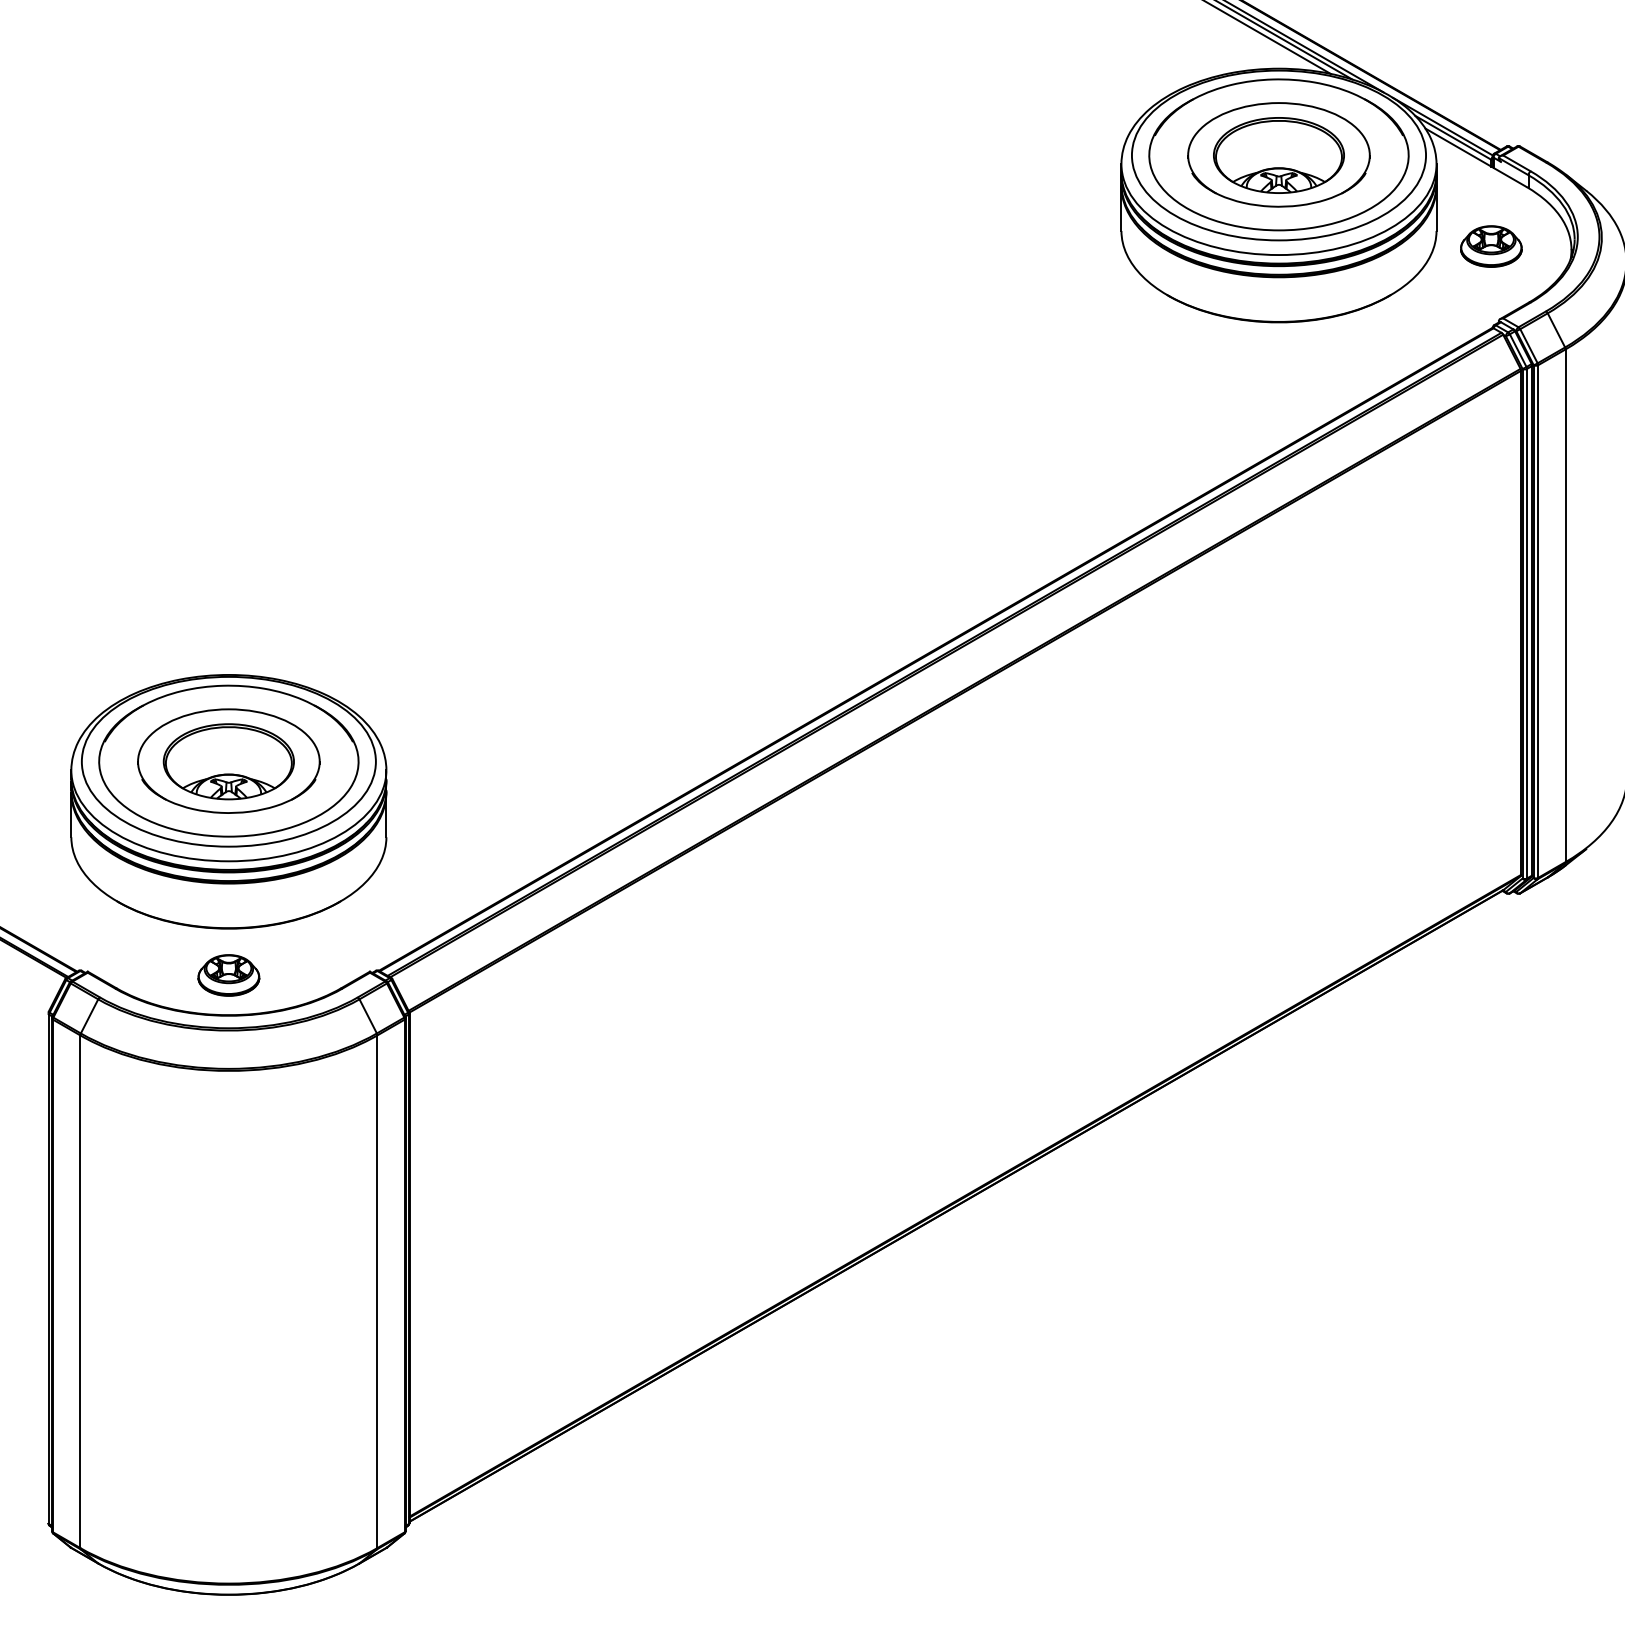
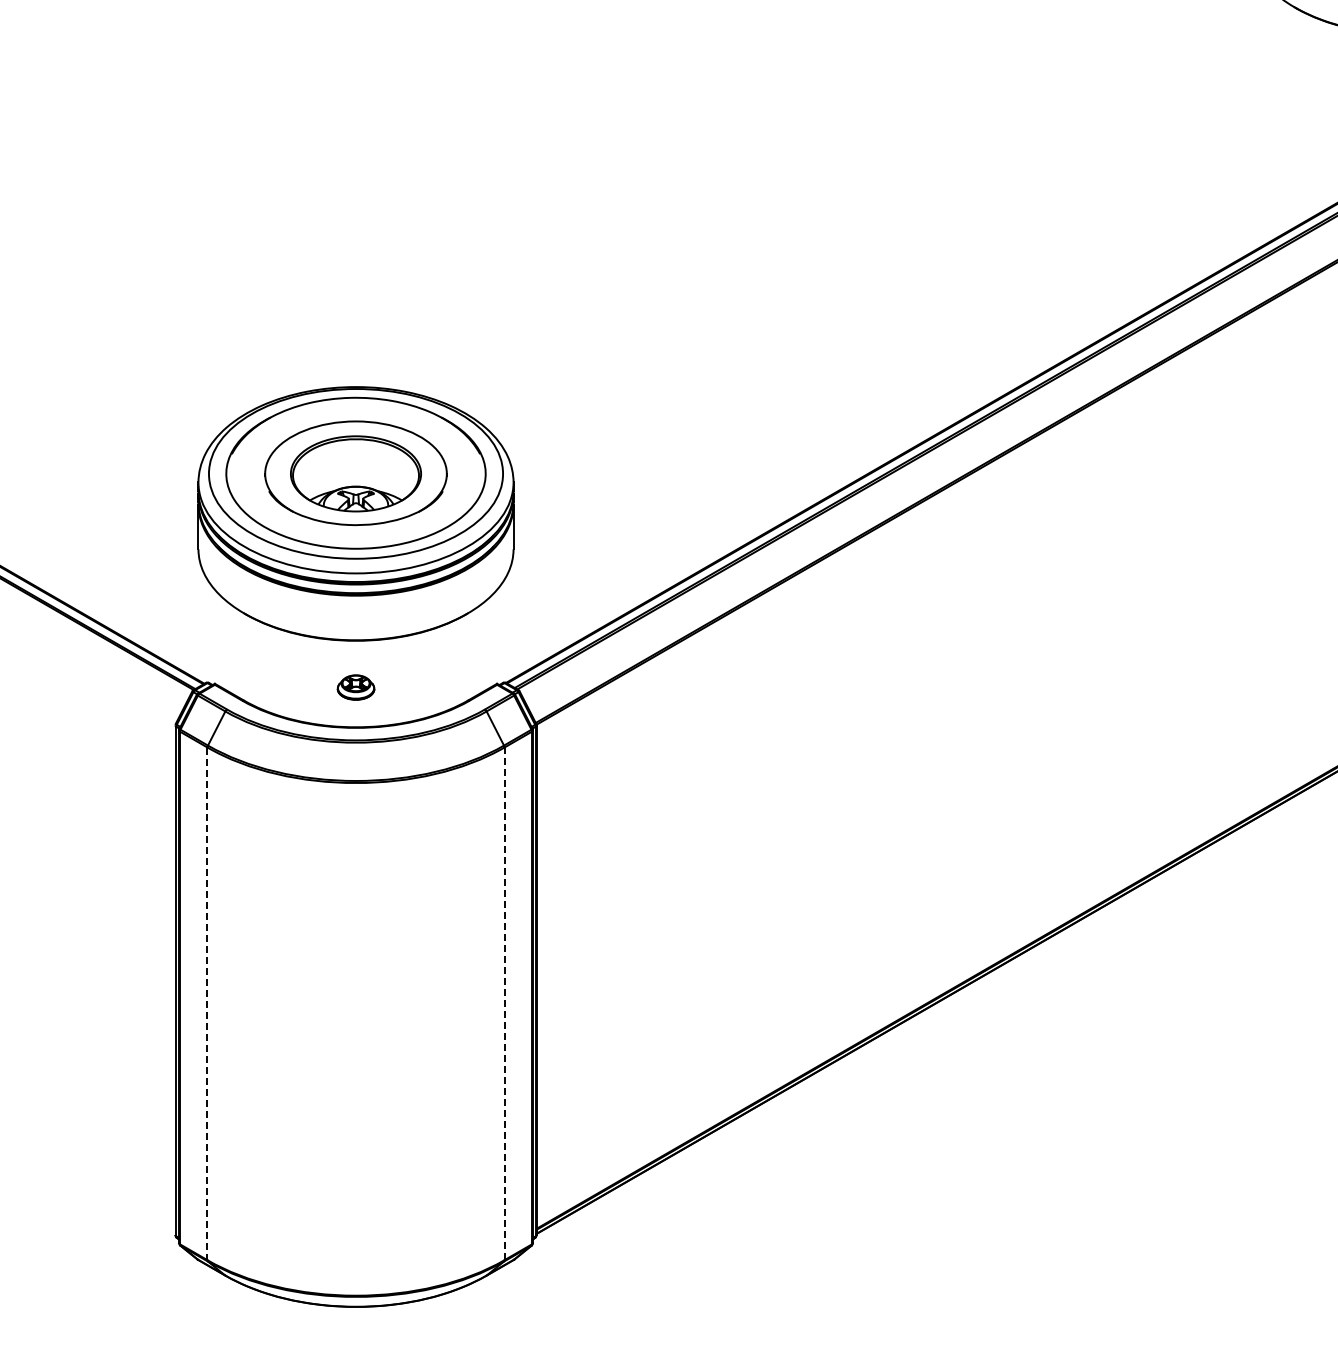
part: (228, 975) -> (355, 687), size x0.6
line: (377, 1291) -> (504, 1003), solid -> dashed
line: (80, 1292) -> (207, 1004), solid -> dashed

